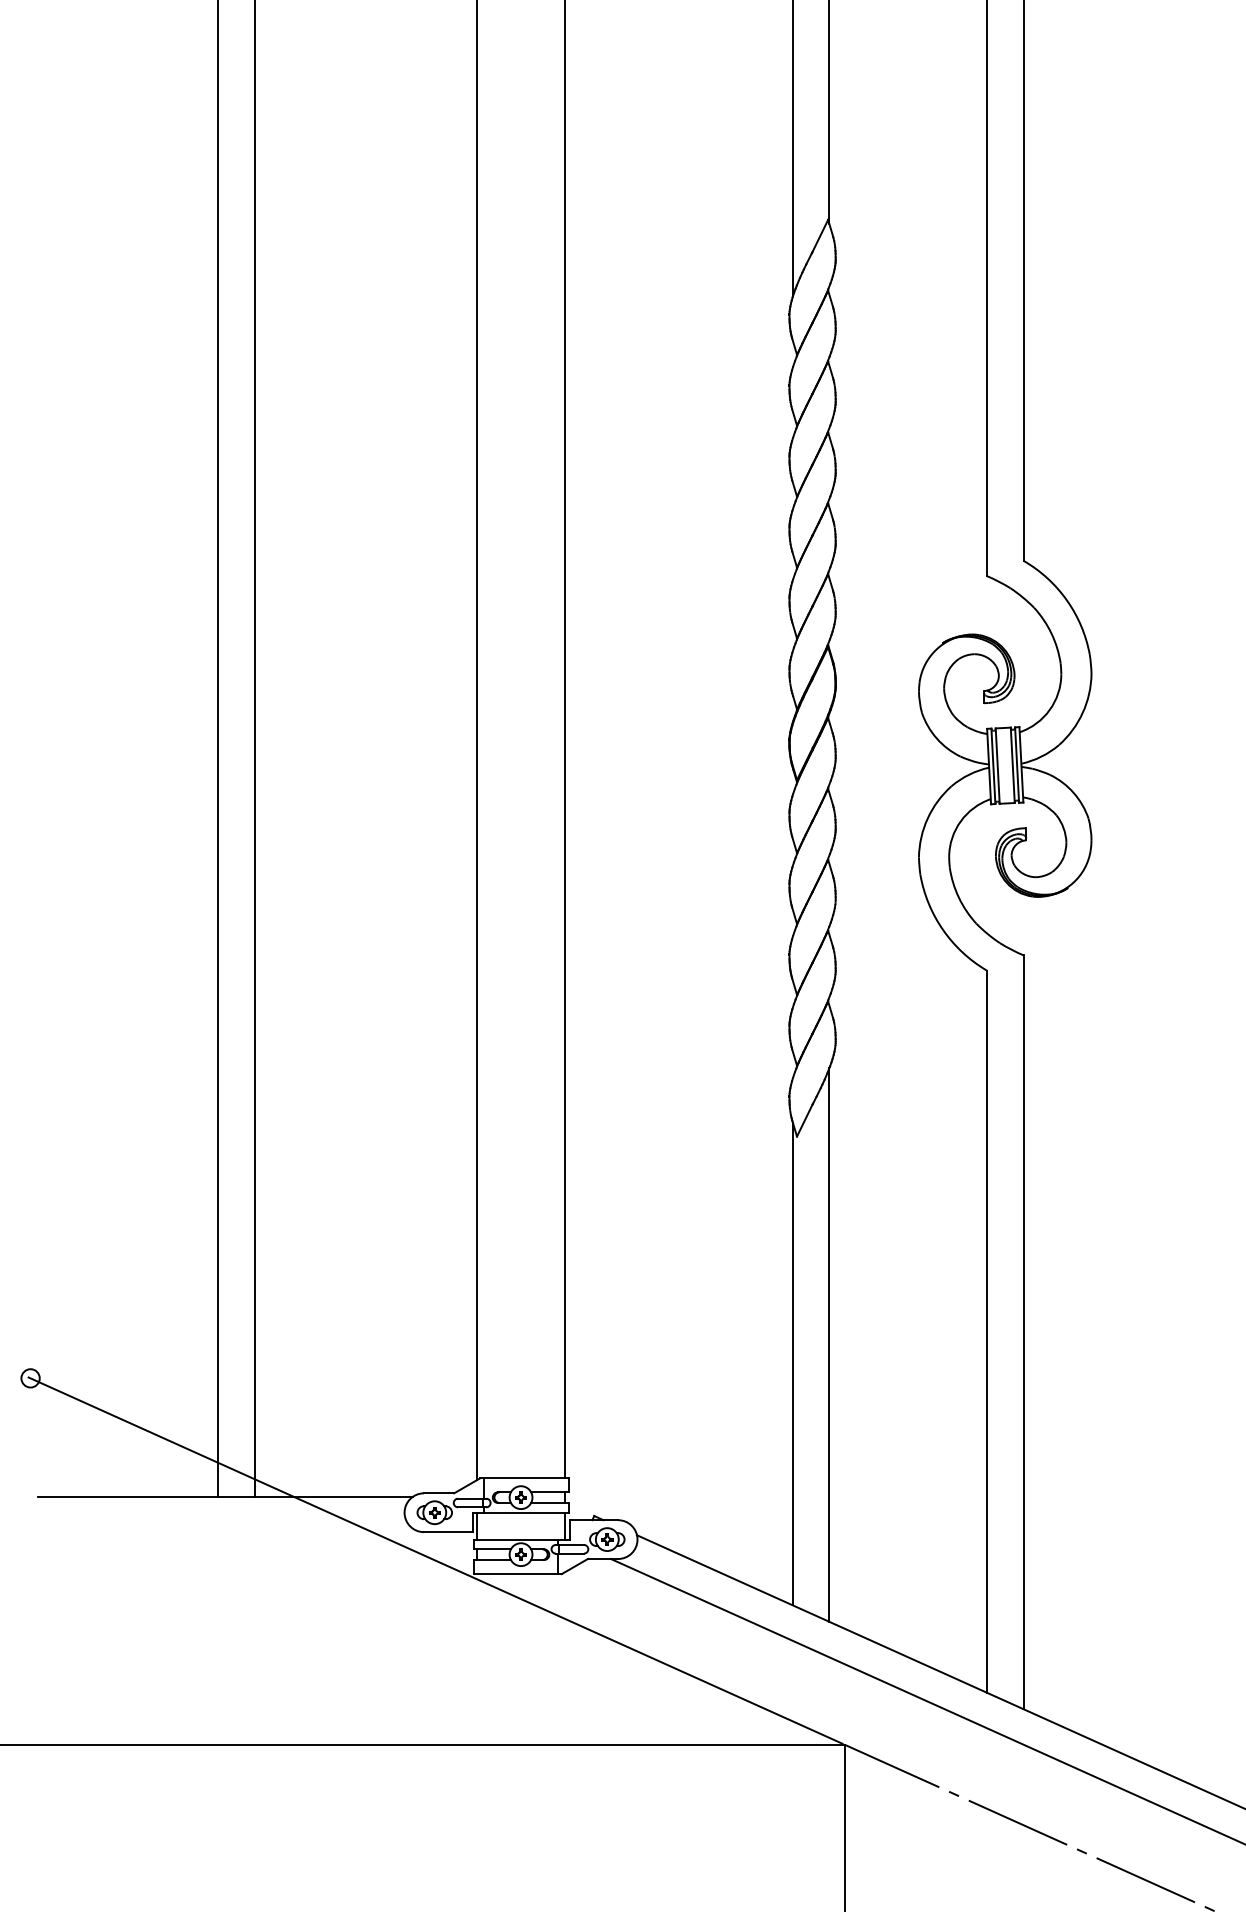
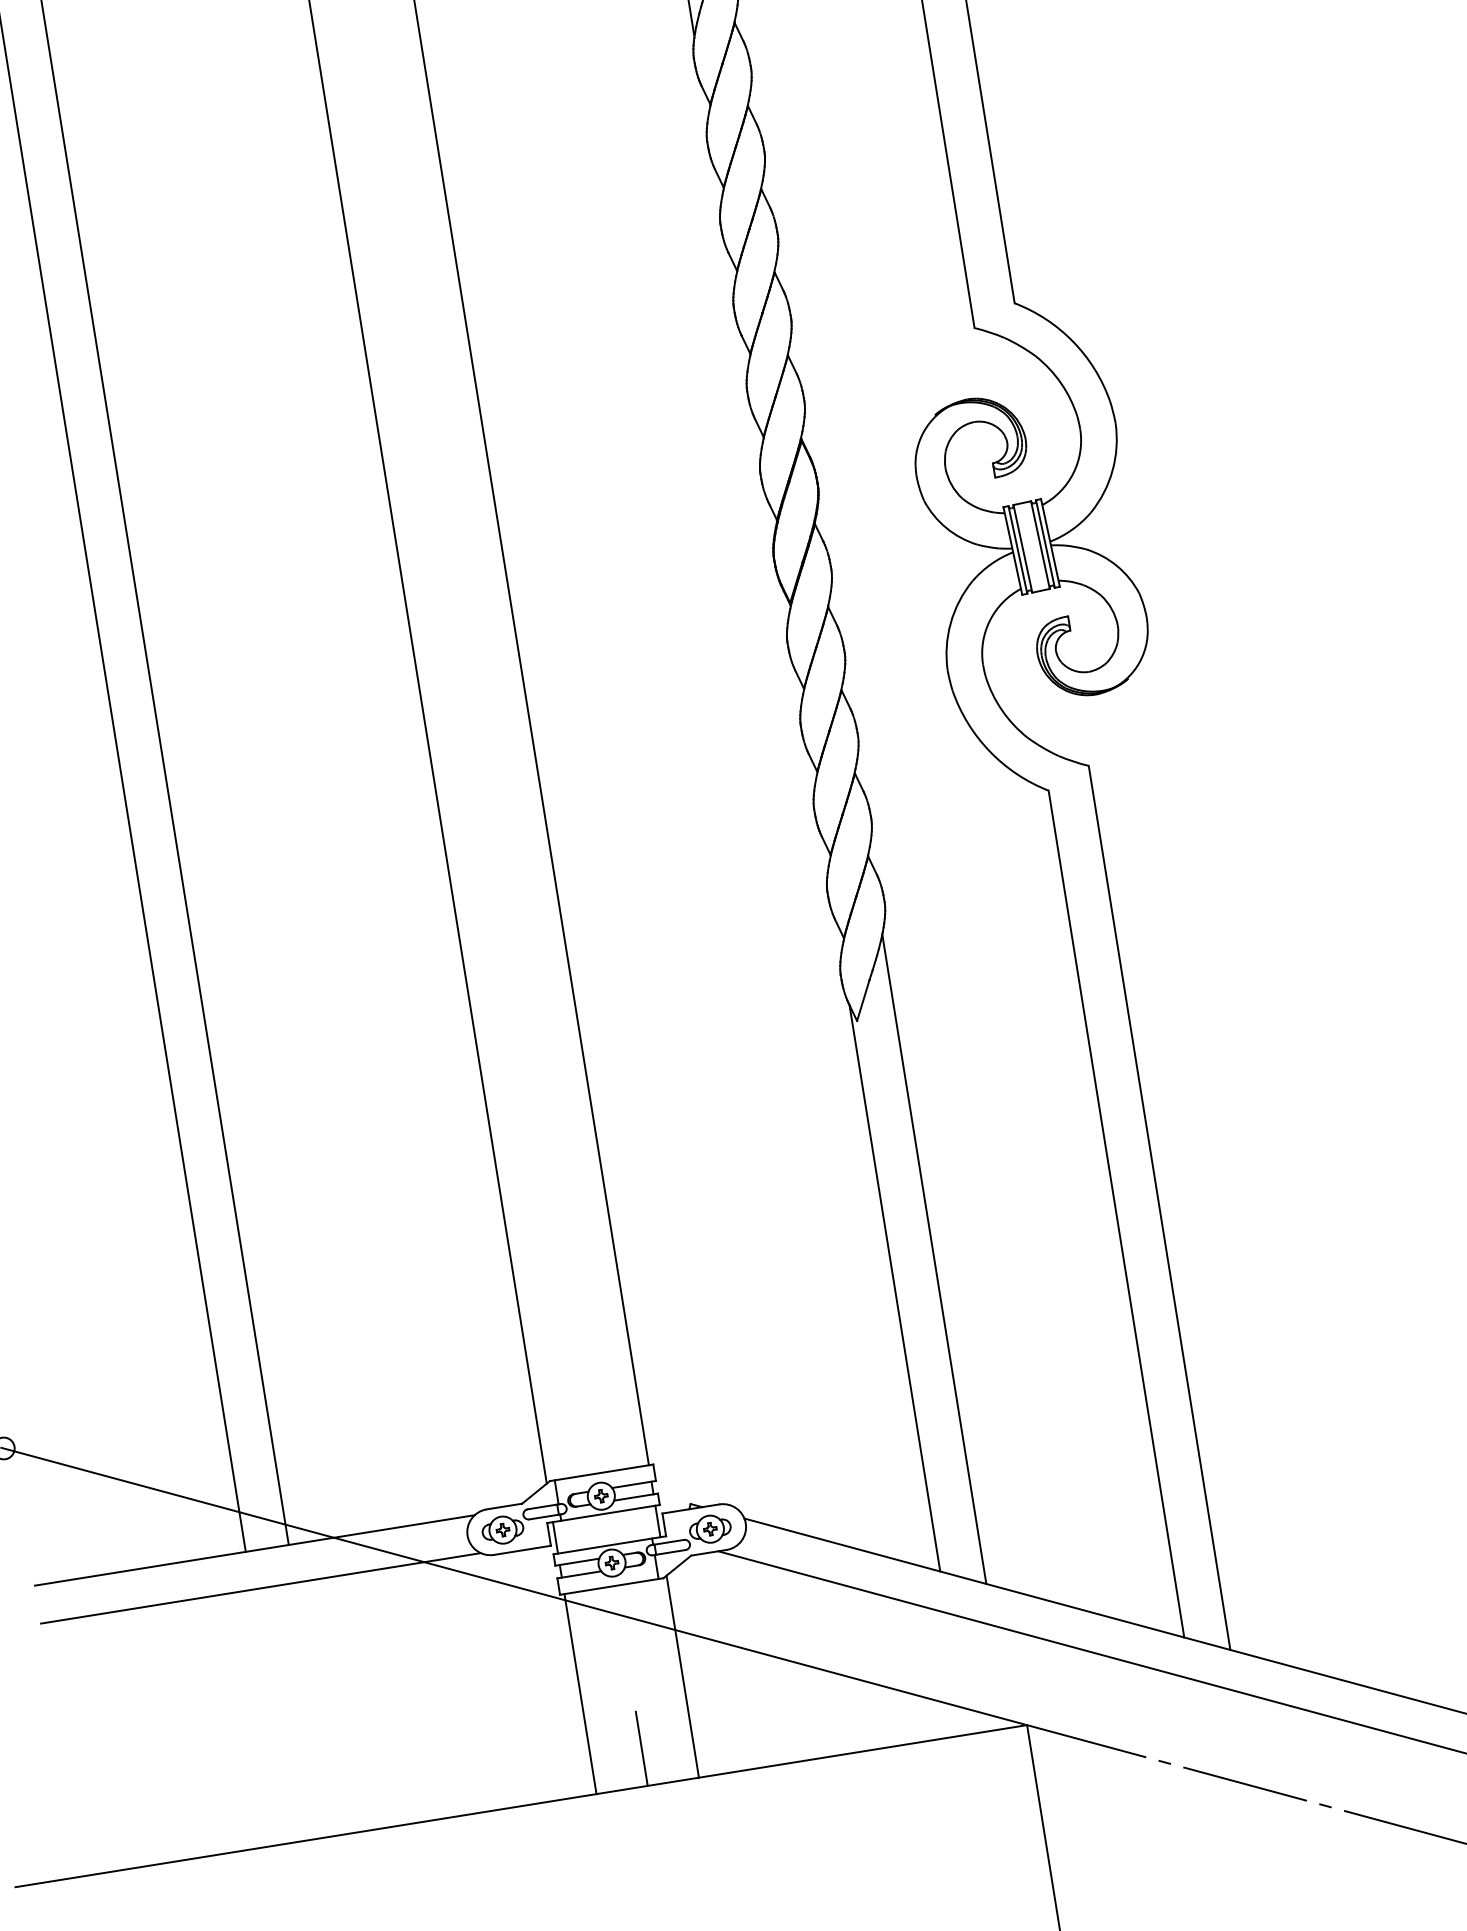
line: (225, 1528) -> (260, 1587), added
line: (564, 1658) -> (682, 1676), added
line: (477, 1659) -> (580, 1694), added
line: (521, 1712) -> (642, 1748), added

